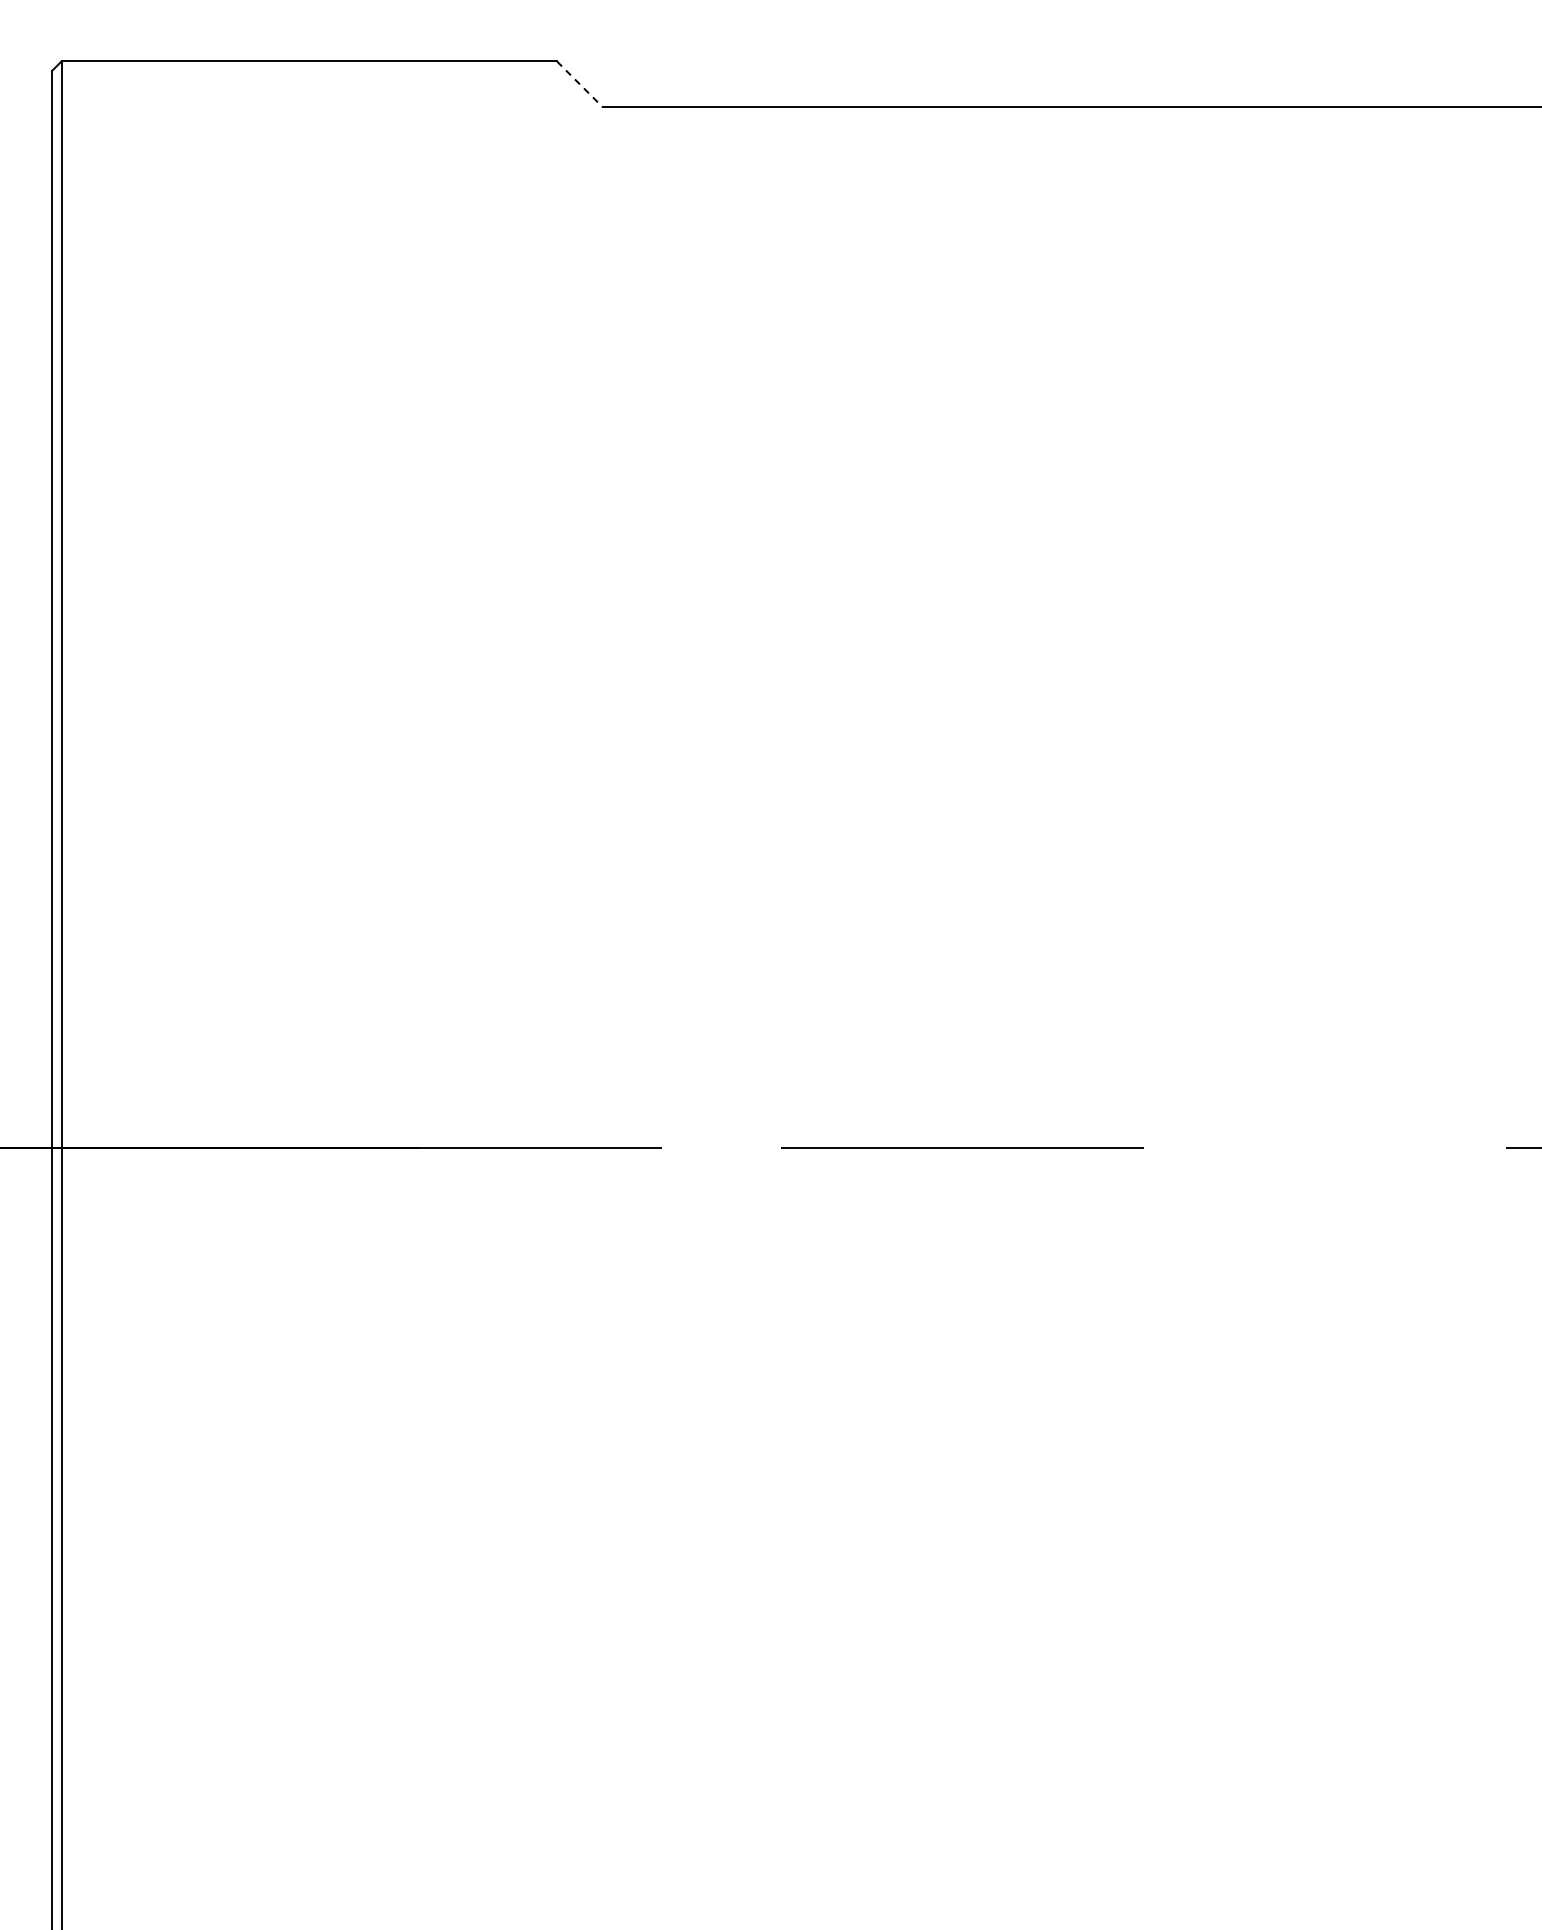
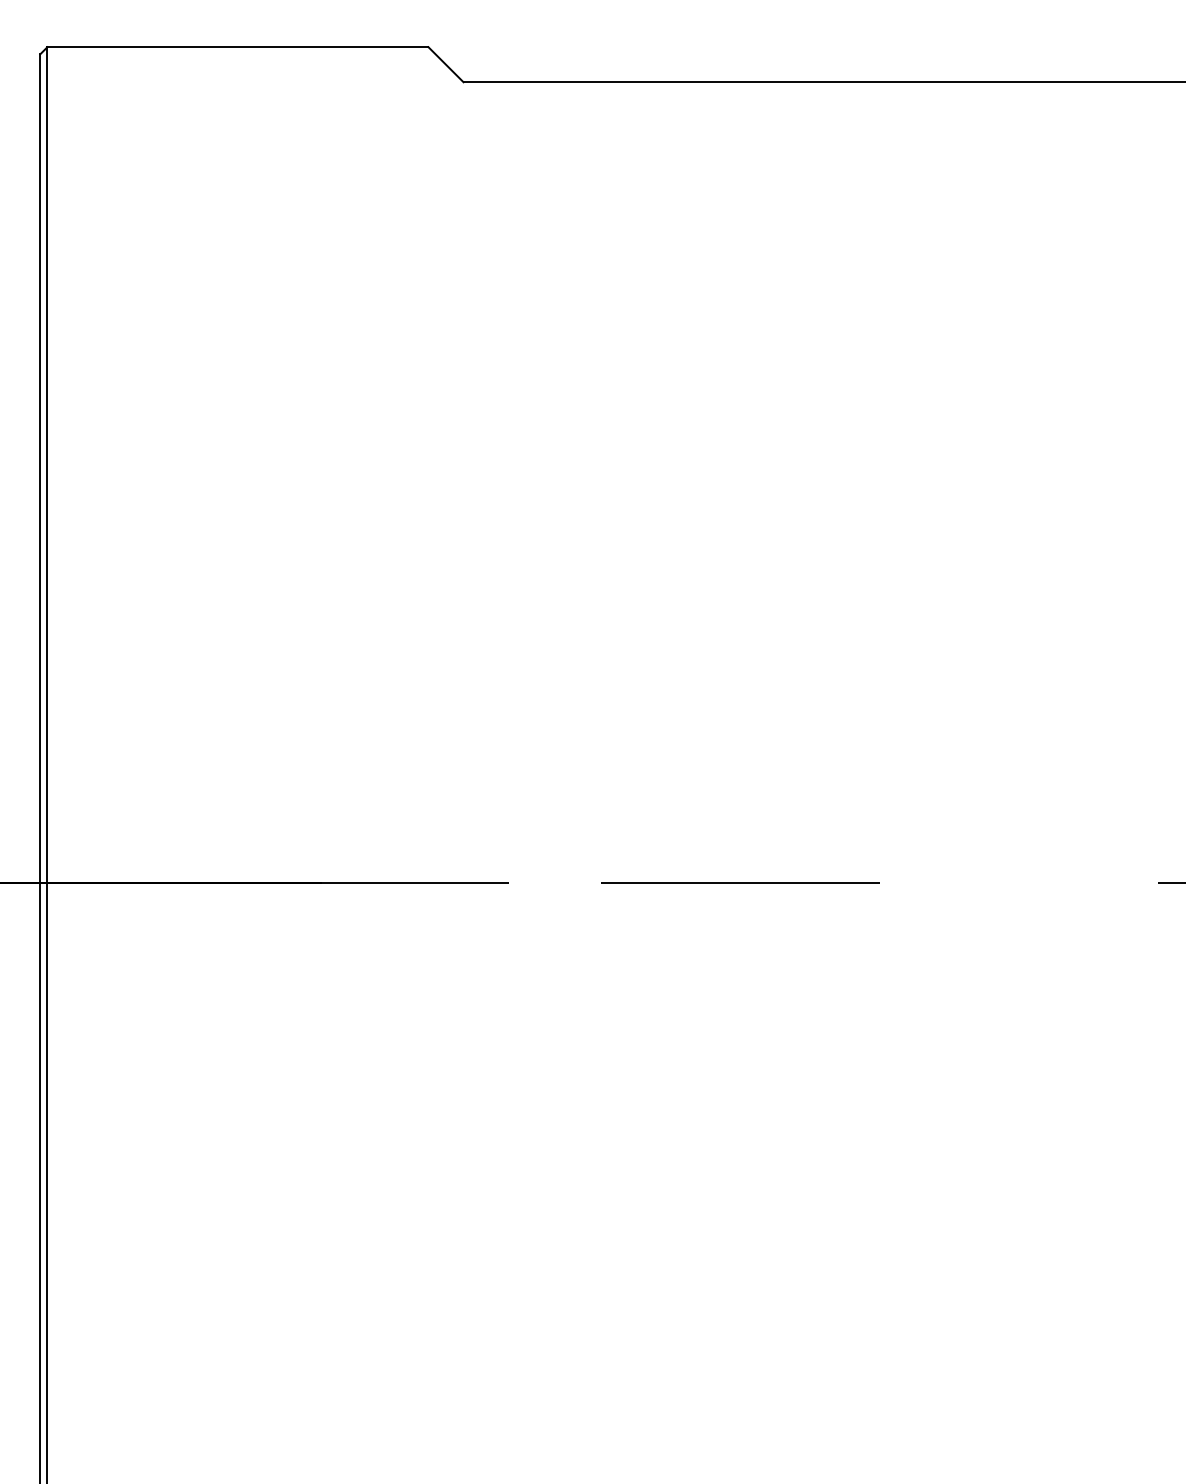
line: (580, 84) -> (446, 64), dashed -> solid

